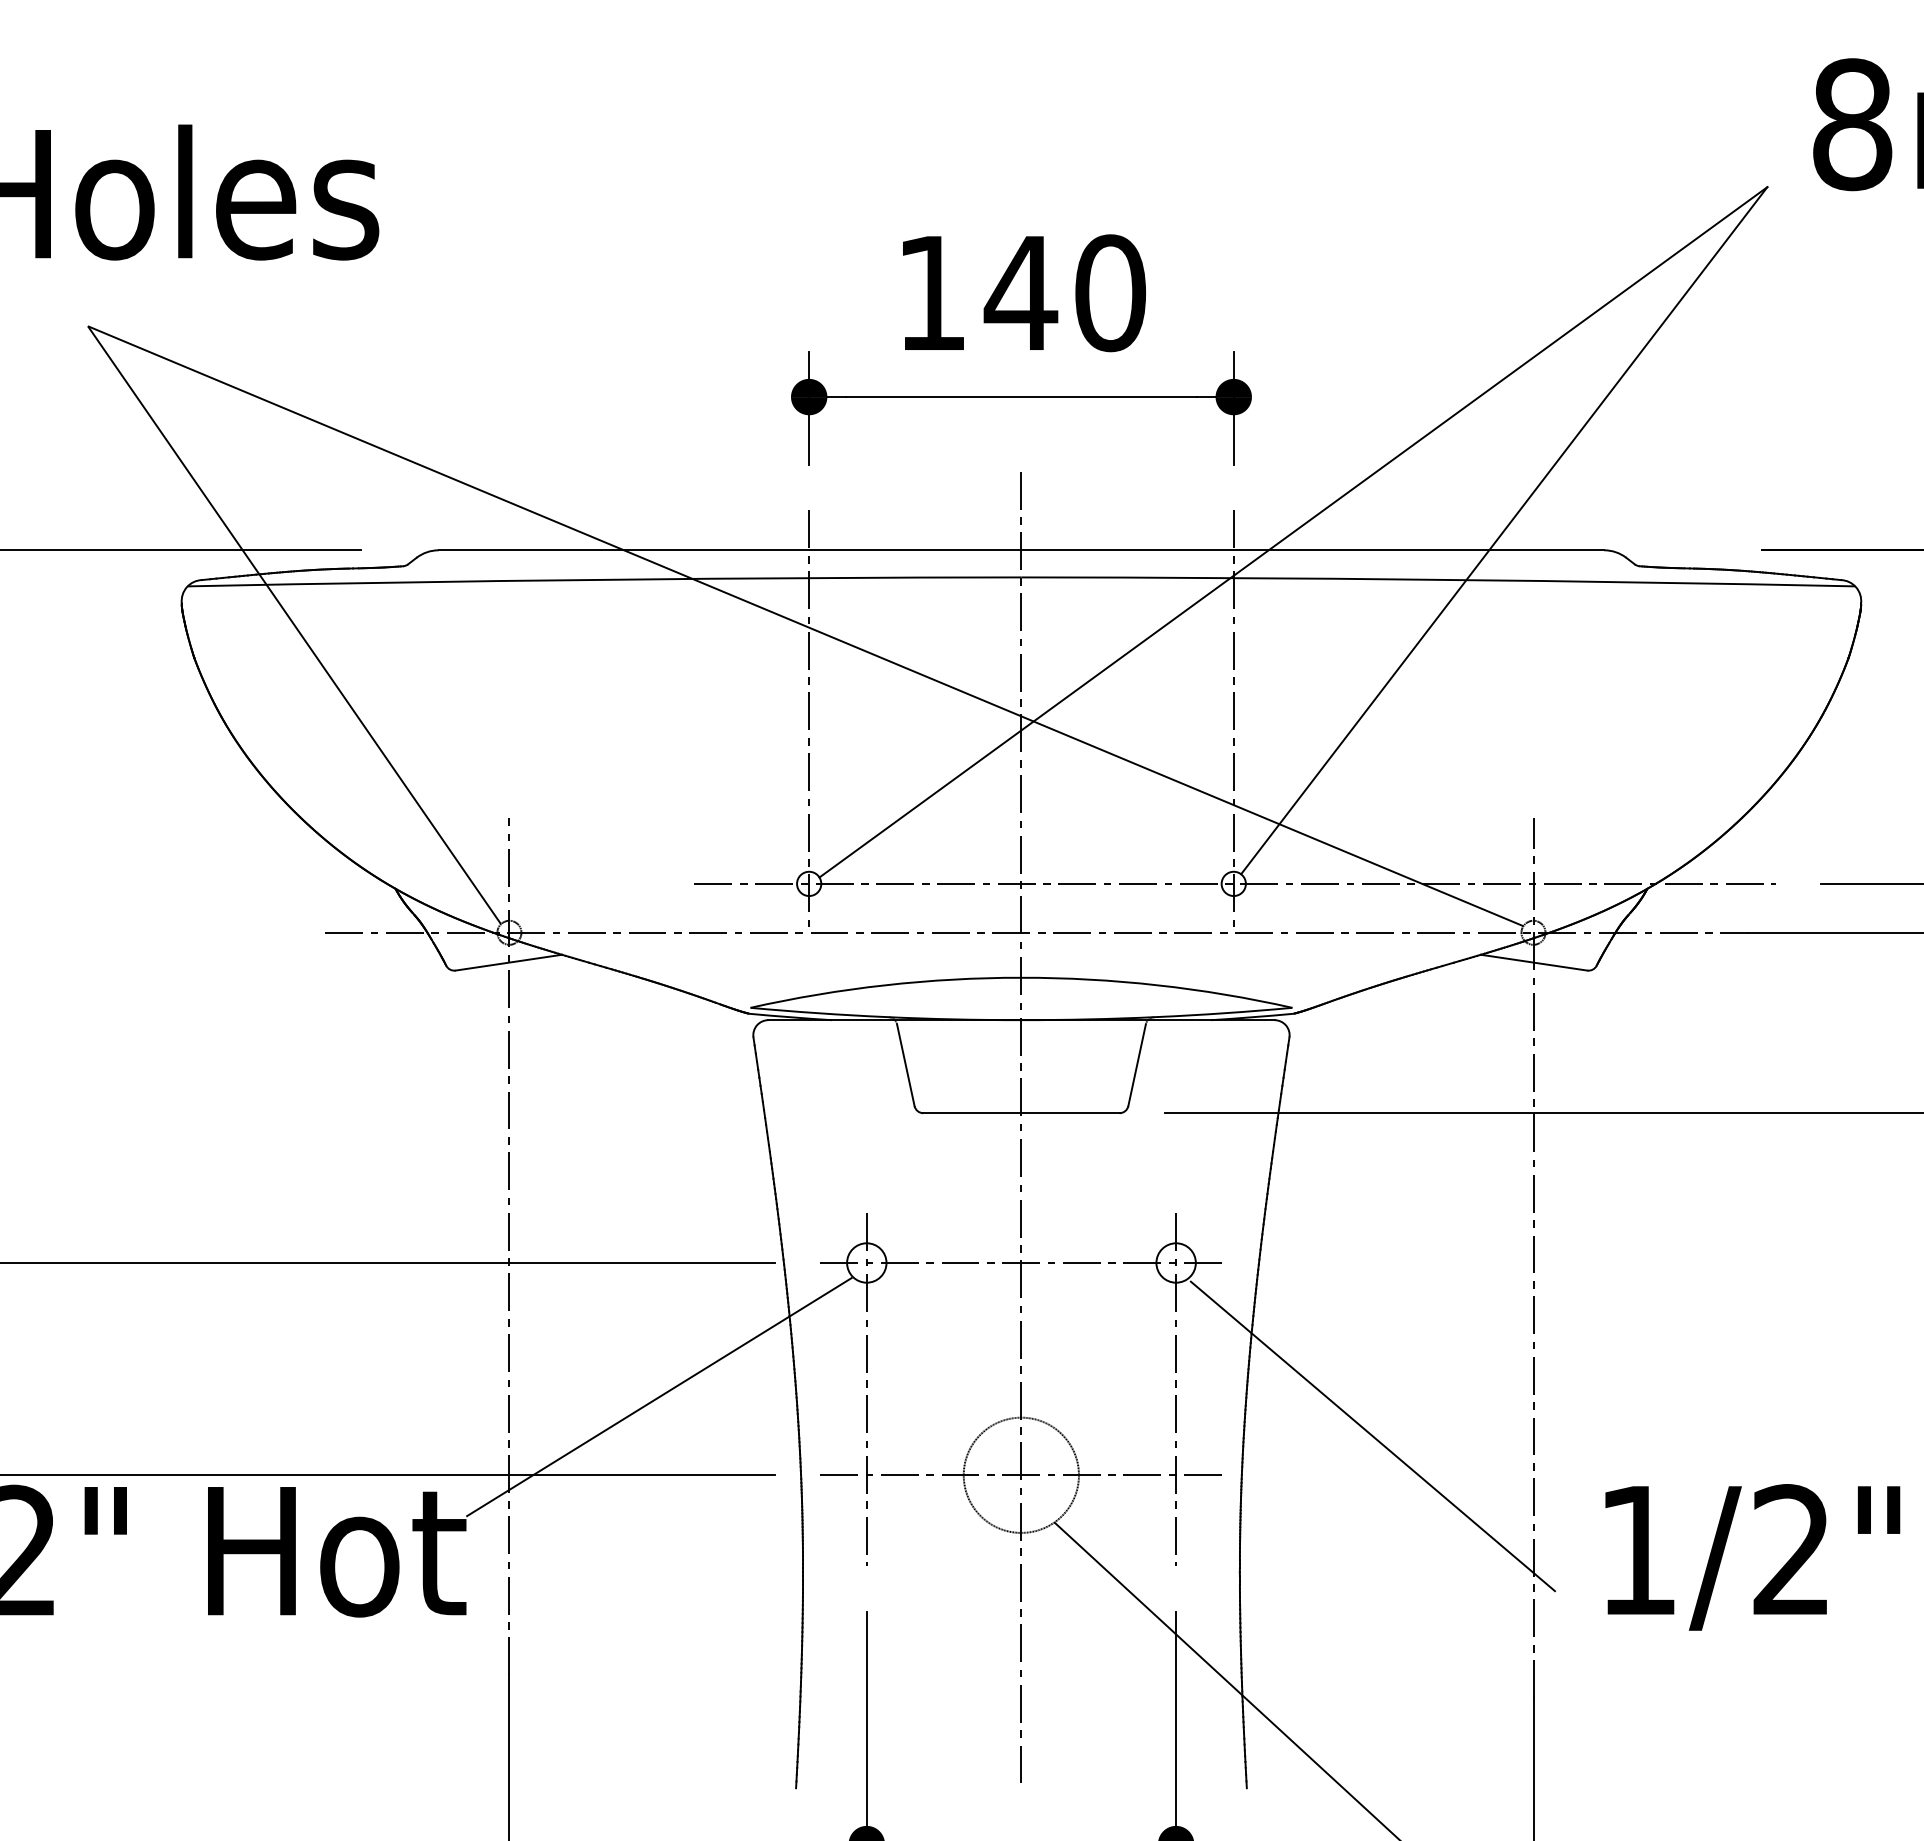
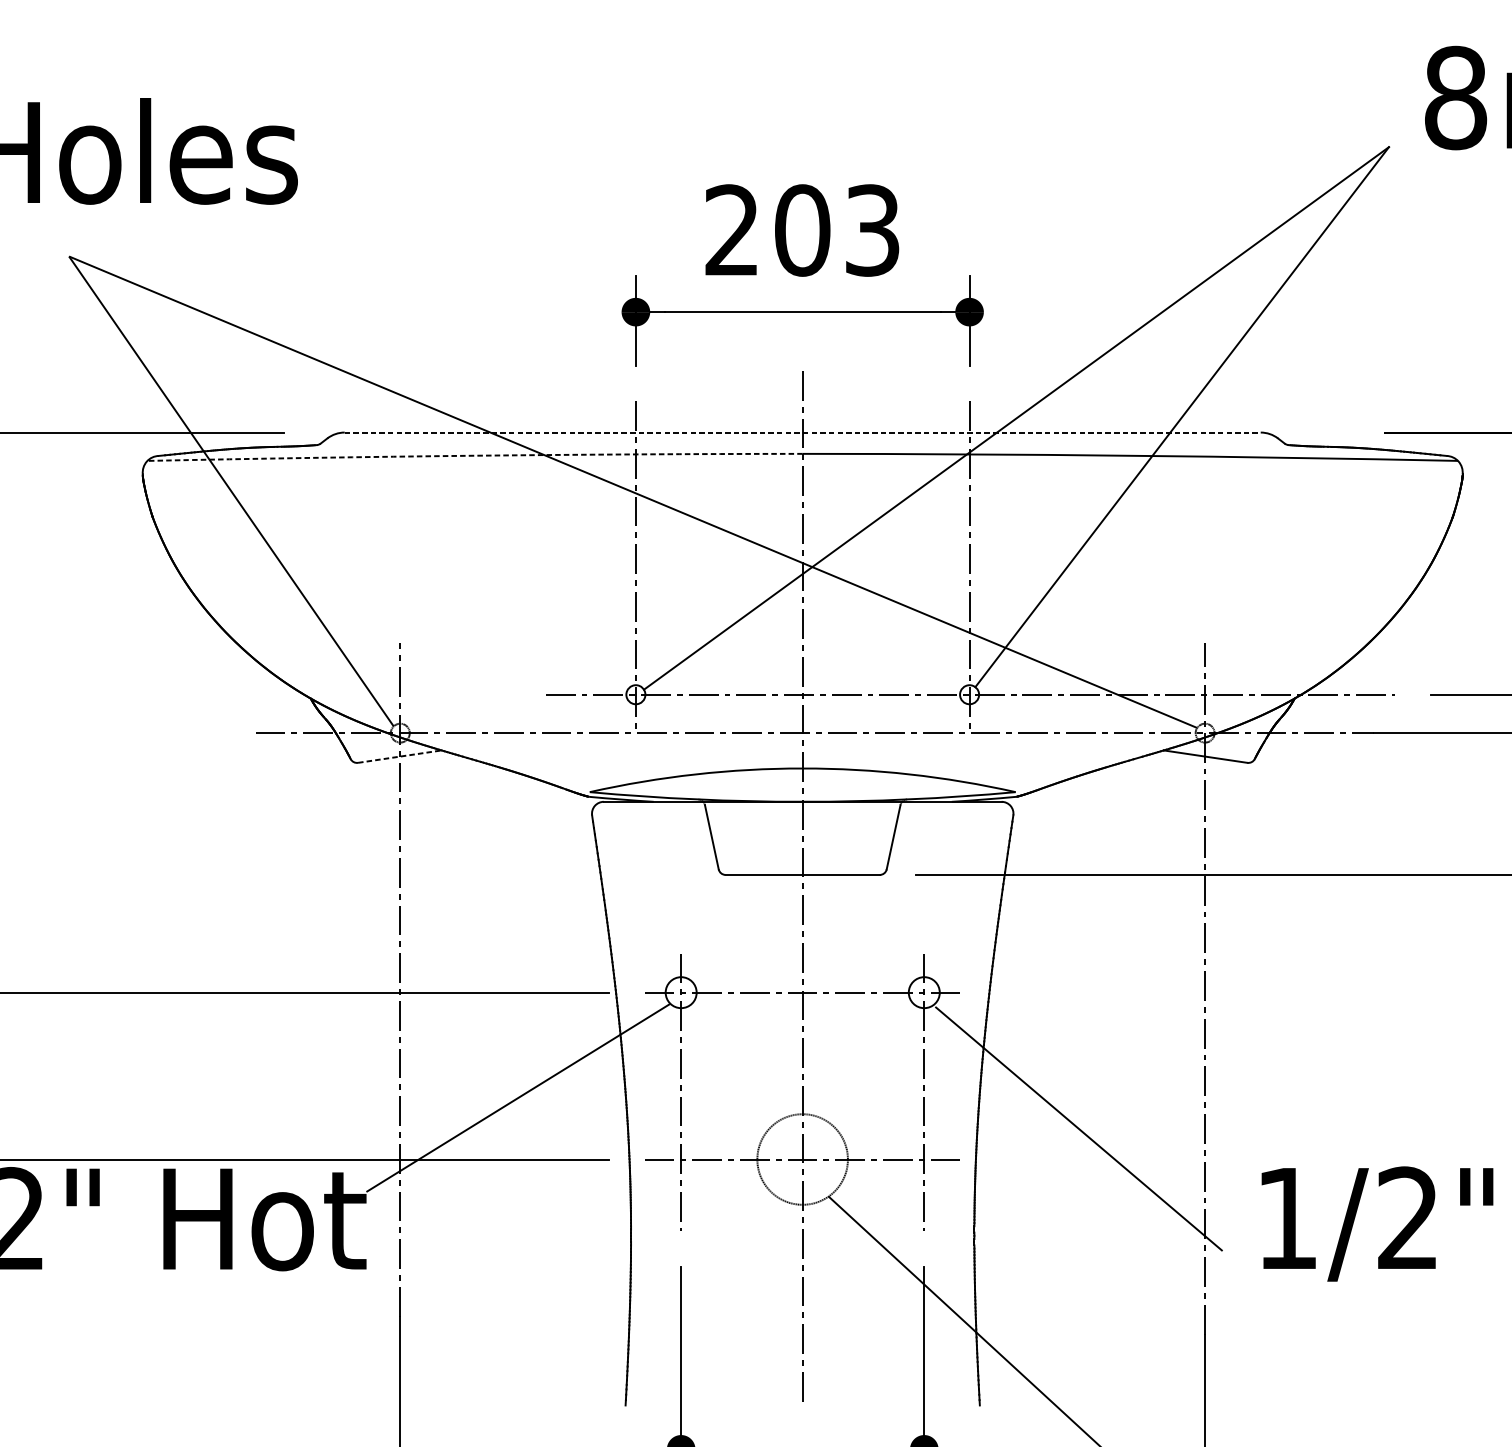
text: (1021, 293) -> (802, 230), 140 -> 203
line: (1021, 550) -> (802, 432), solid -> dashed
arc: (604, 579) -> (475, 455), solid -> dashed
line: (508, 962) -> (399, 756), solid -> dashed

